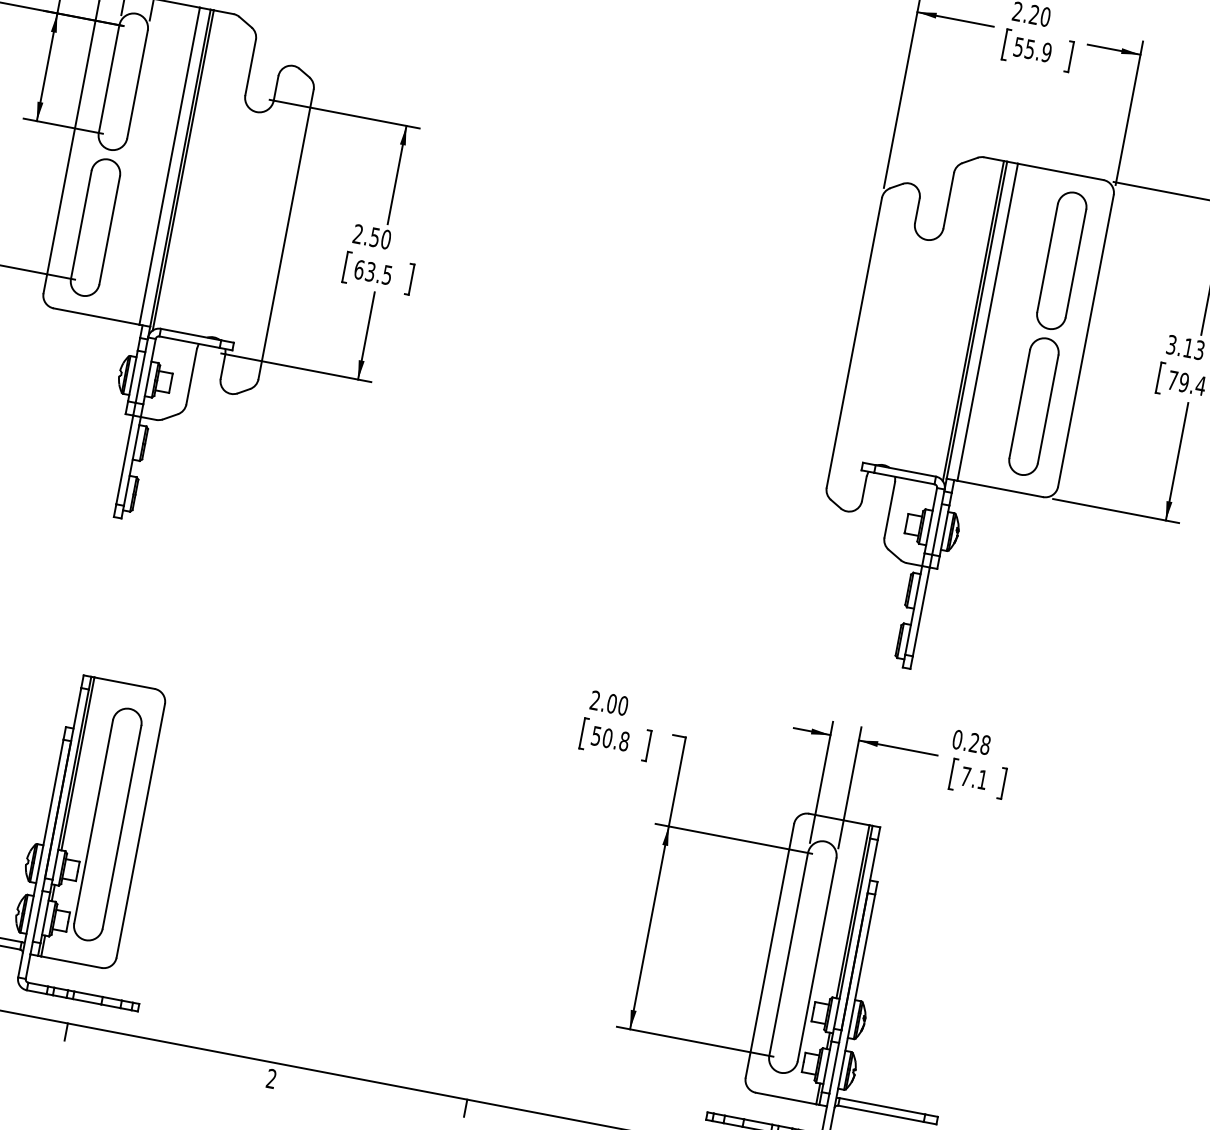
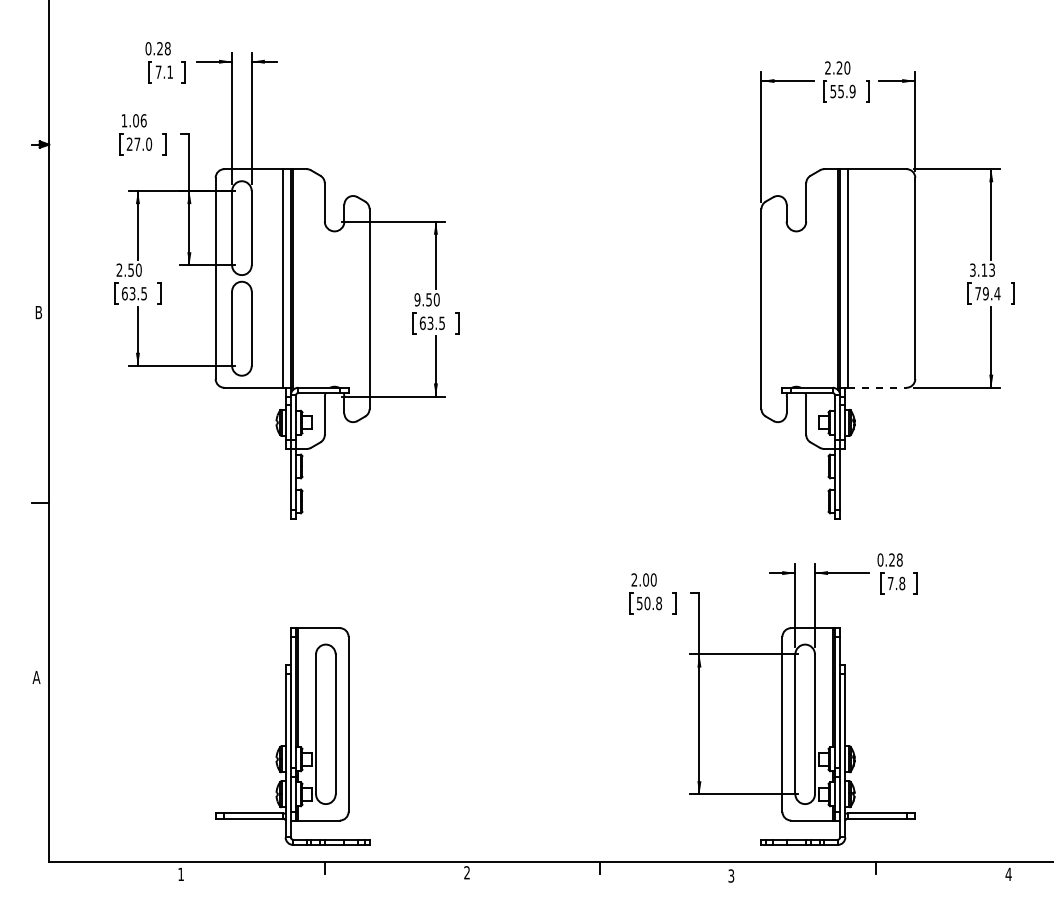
text: (358, 233) -> (417, 299), 2.50 -> 9.50
part: (1047, 333) -> (888, 278), removed
line: (1000, 488) -> (877, 387), solid -> dashed
text: (982, 779) -> (902, 583), 7.1 -> 7.8

